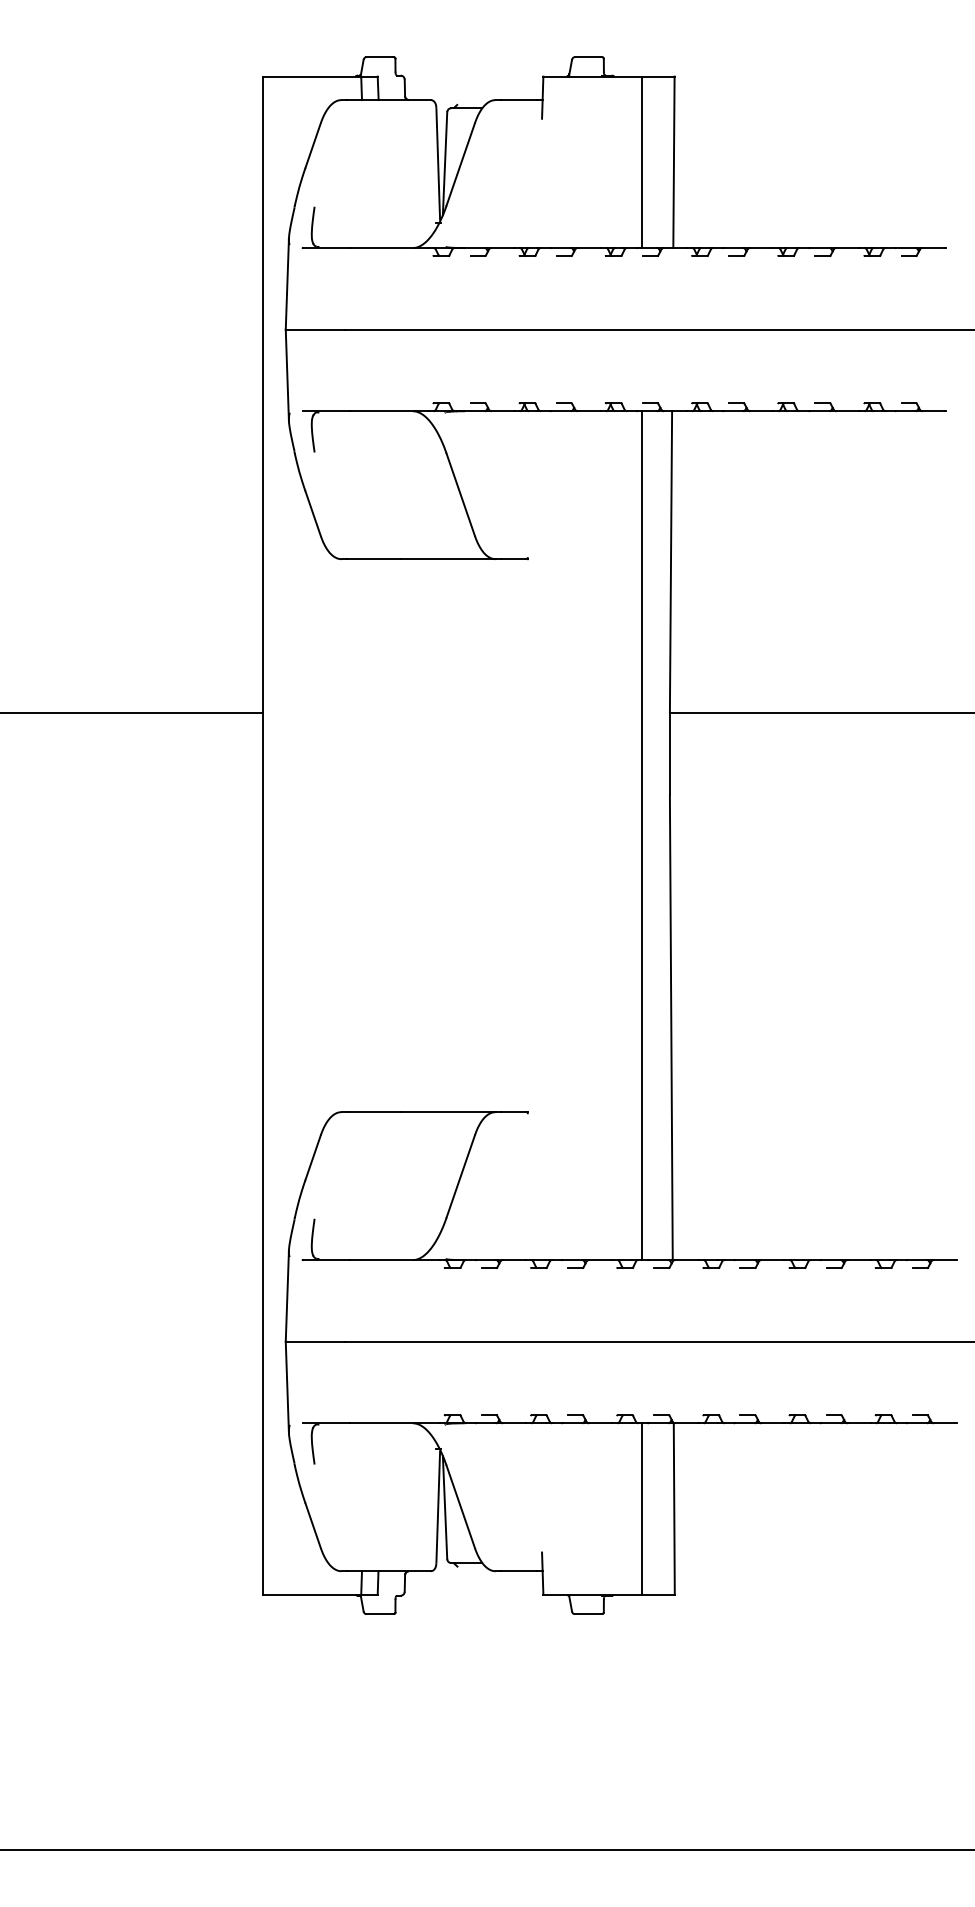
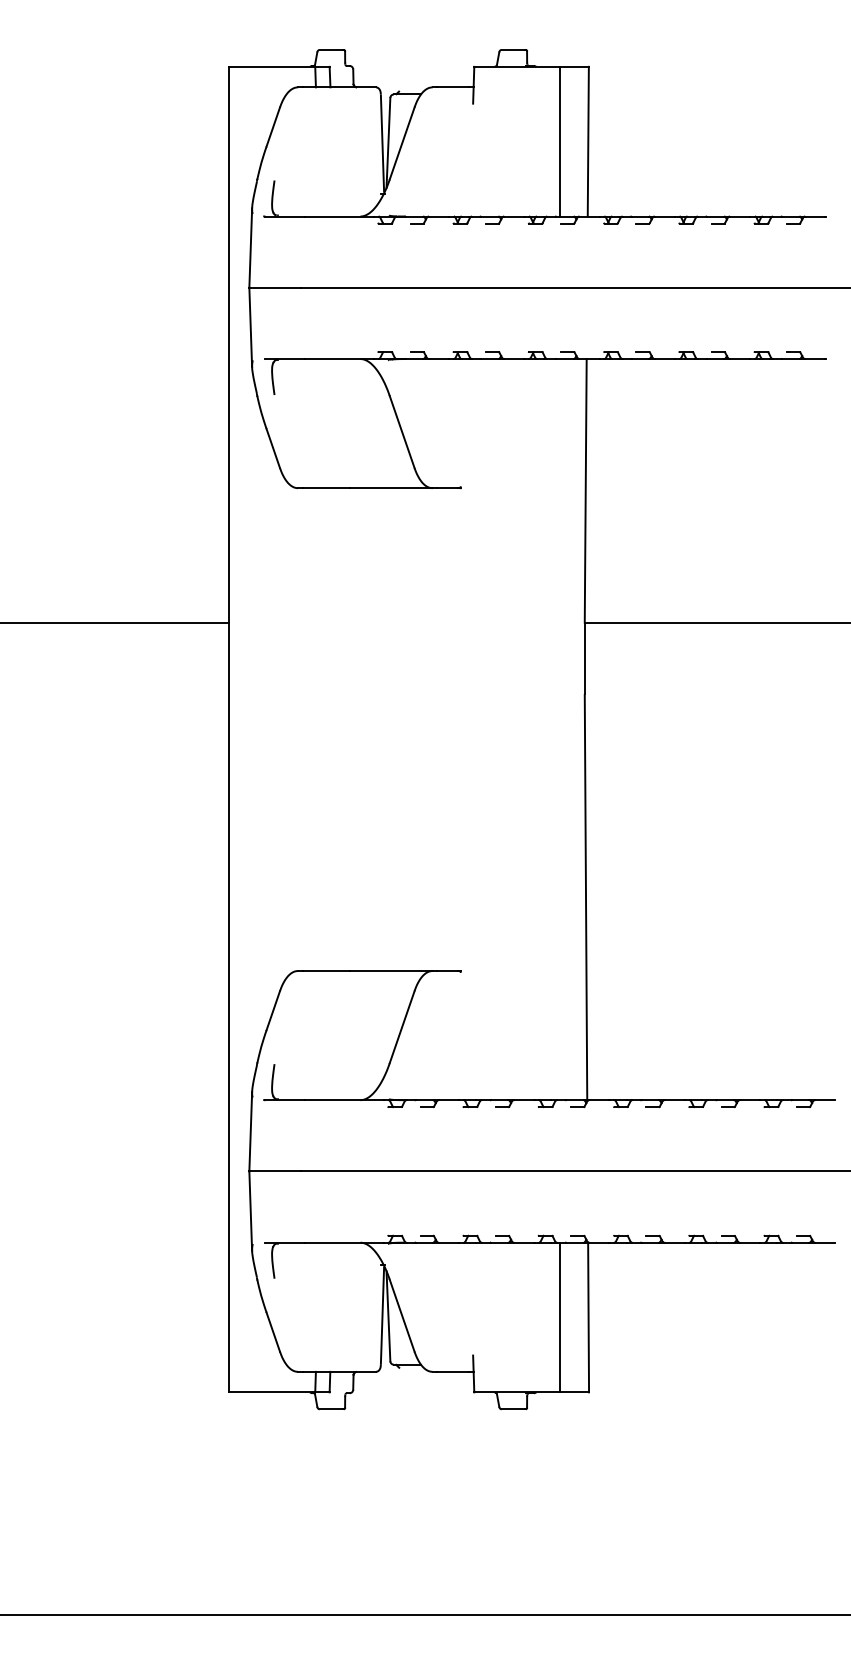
line: (642, 835) -> (560, 729), removed

